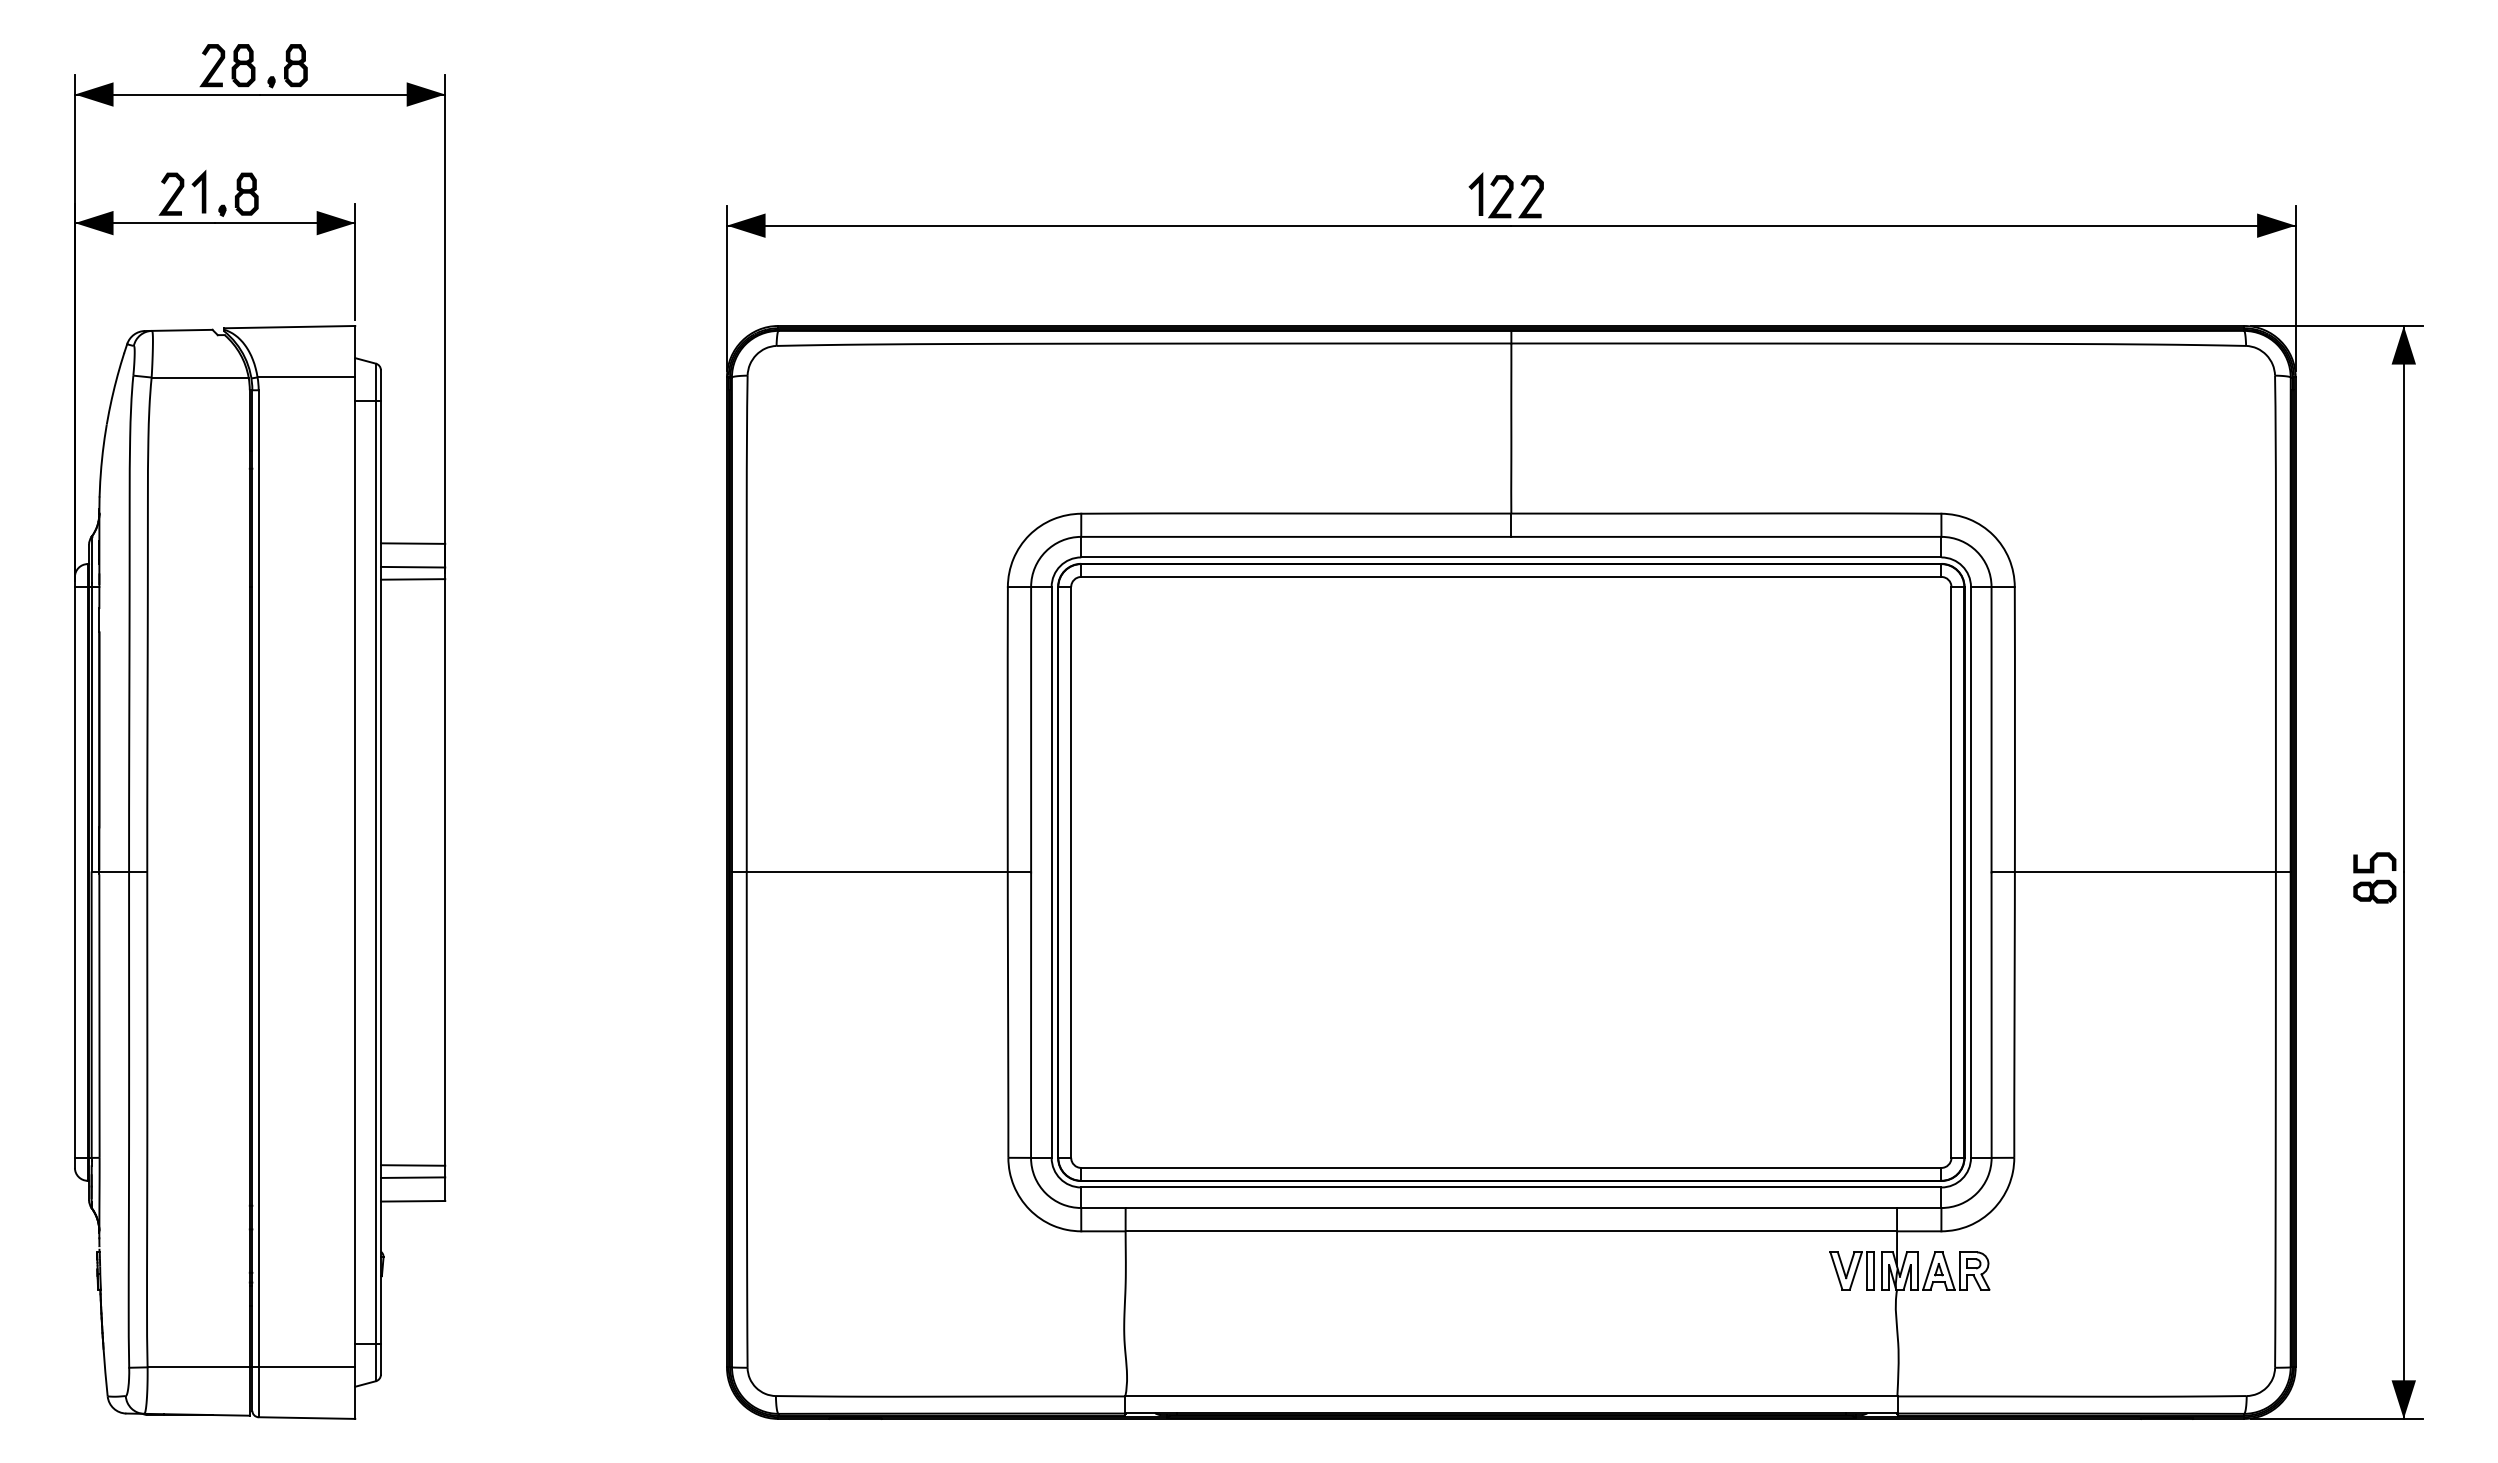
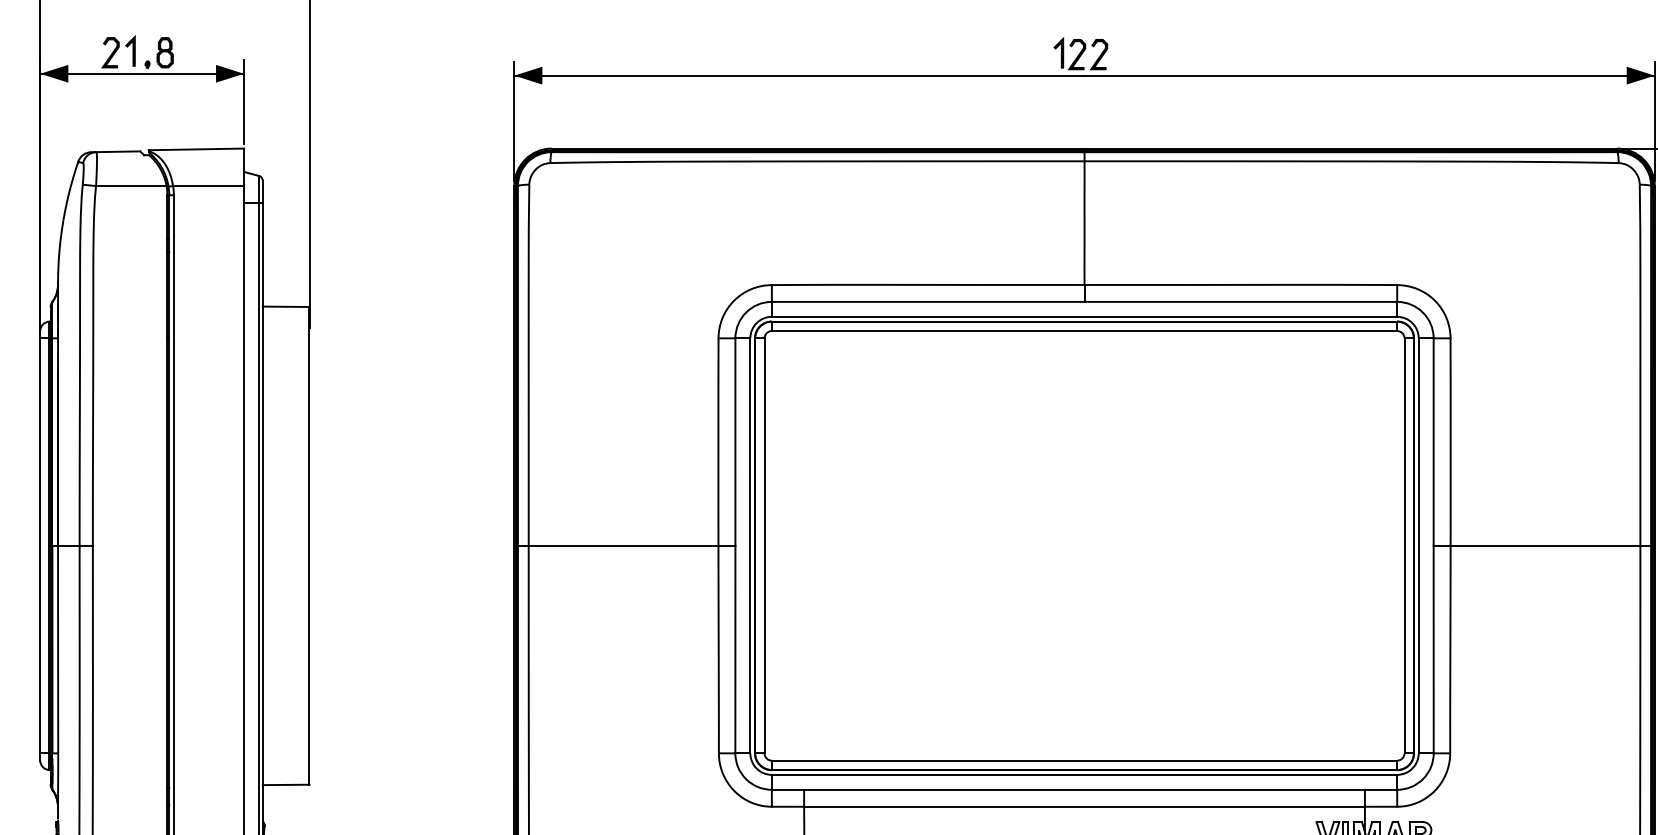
line: (412, 566) -> (285, 323), removed
line: (412, 579) -> (285, 332), removed
line: (412, 1165) -> (285, 758), removed
line: (412, 1177) -> (285, 767), removed

